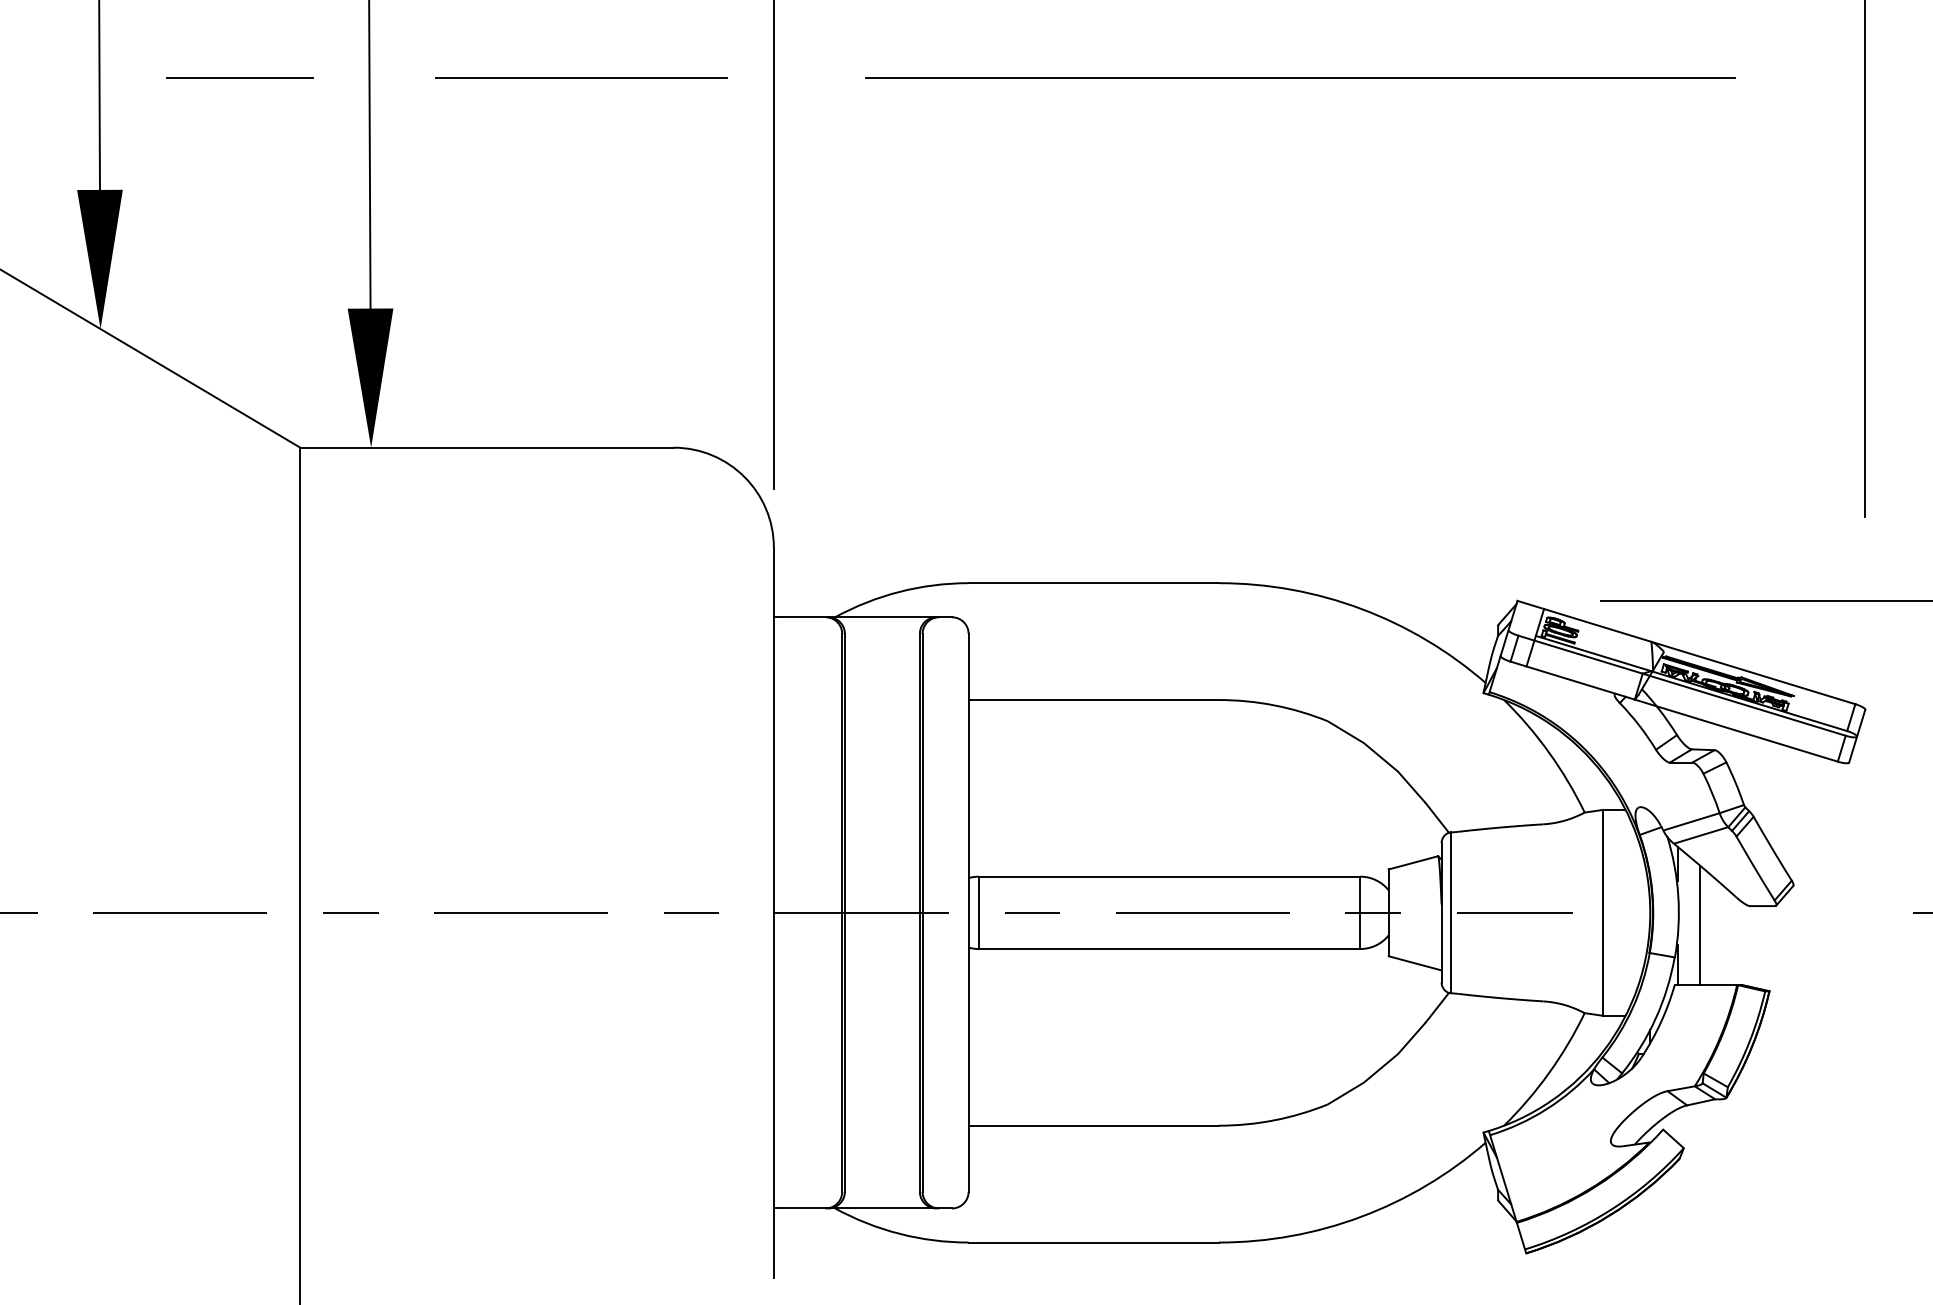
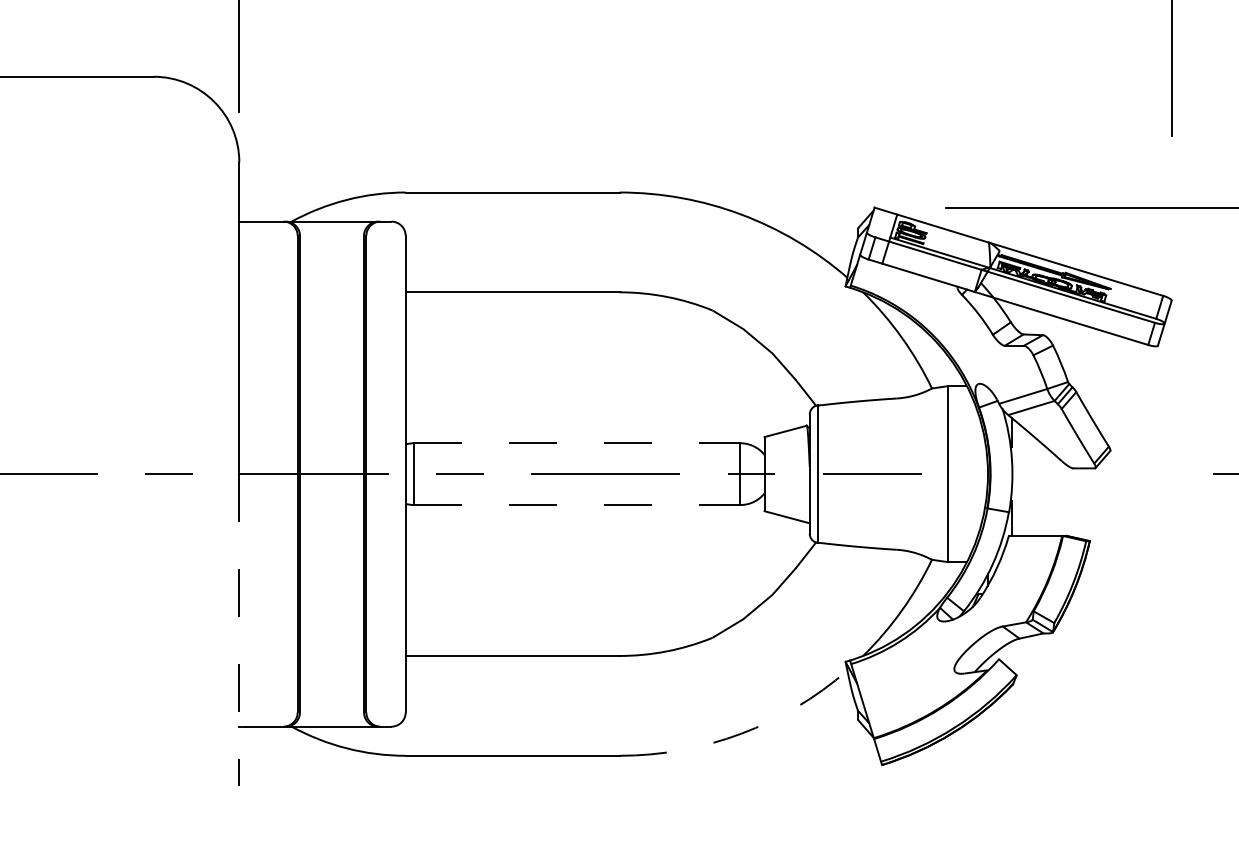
line: (1169, 876) -> (577, 443), solid -> dashed
line: (1700, 925) -> (1030, 484), removed
line: (1169, 949) -> (577, 505), solid -> dashed
line: (773, 1095) -> (238, 630), solid -> dashed
arc: (1361, 1216) -> (741, 733), solid -> dashed

